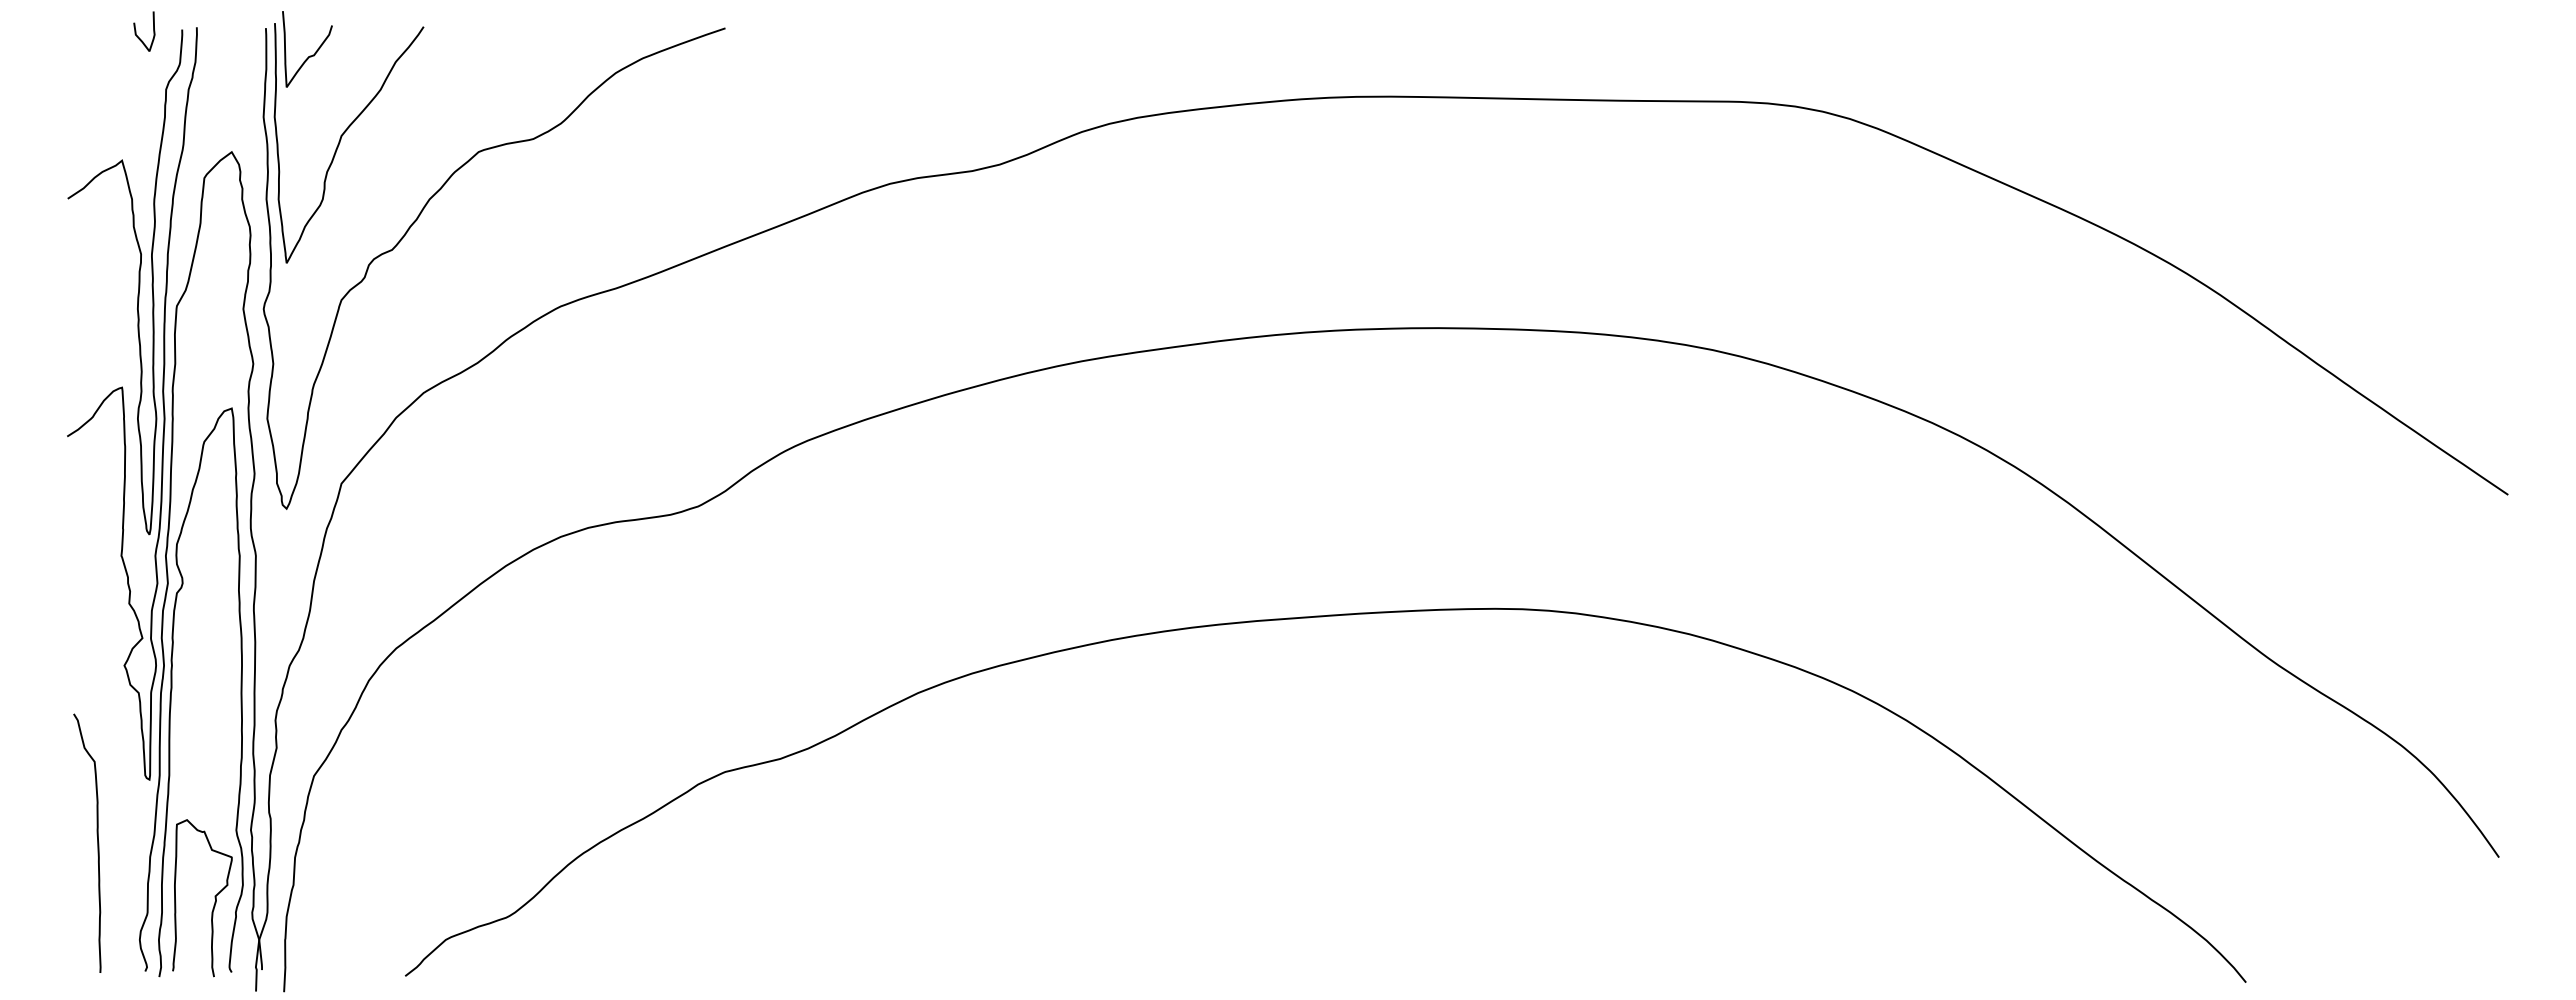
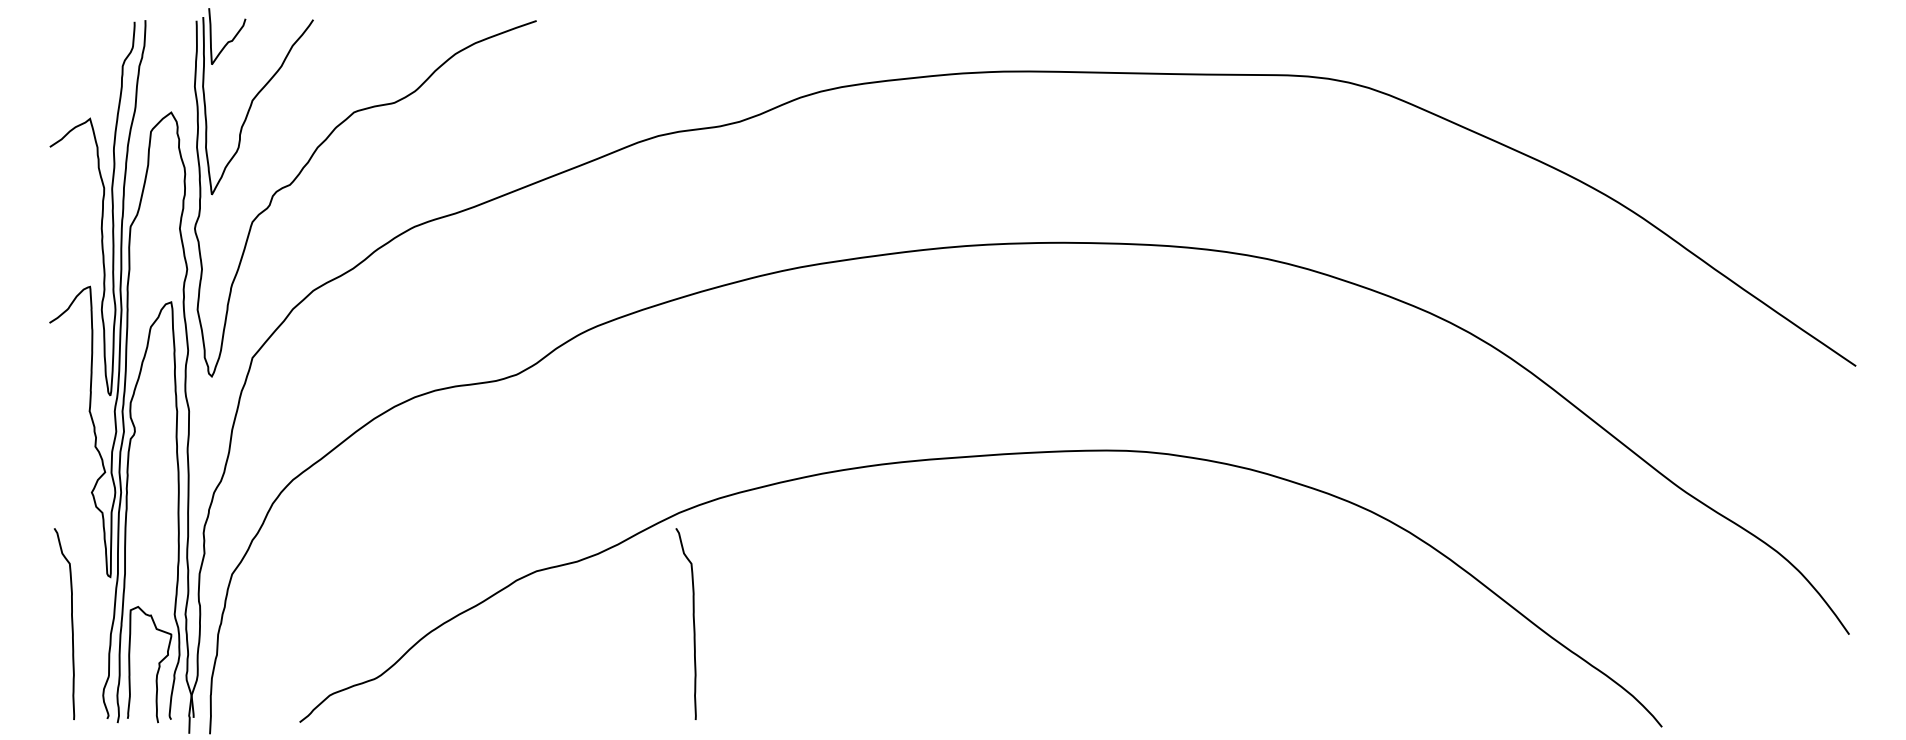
curve: (138, 36) -> (102, 26), removed
curve: (937, 842) -> (693, 623), added

